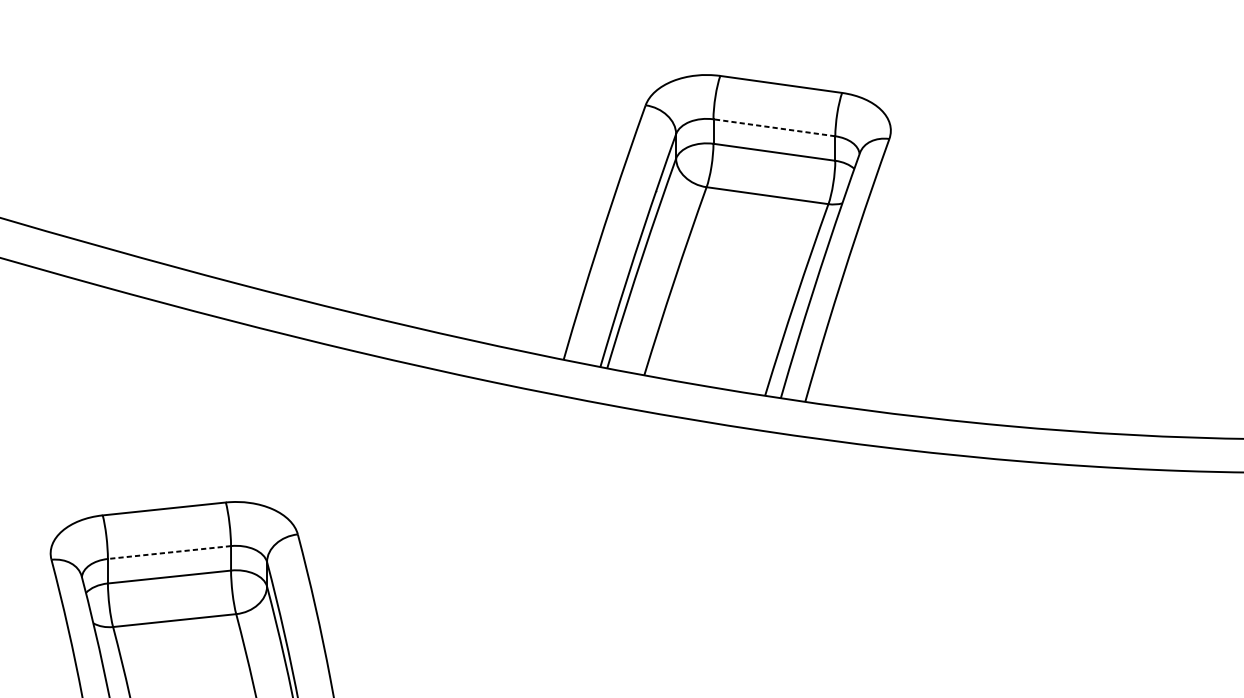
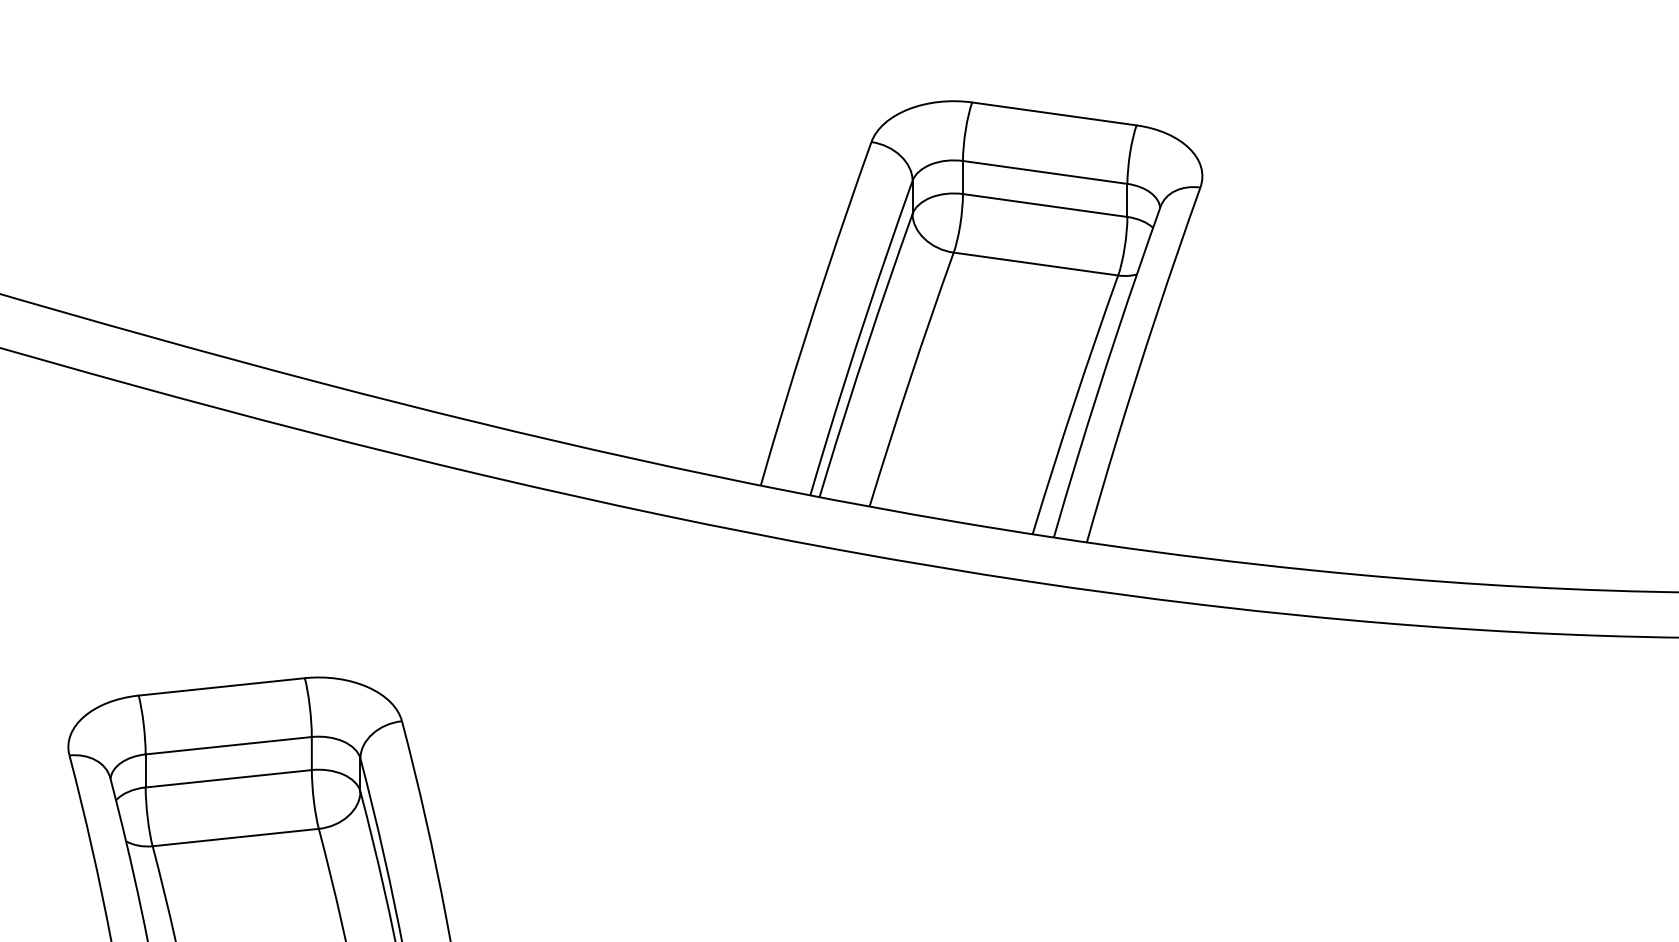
line: (774, 127) -> (1045, 172), dashed -> solid
line: (169, 552) -> (228, 745), dashed -> solid

